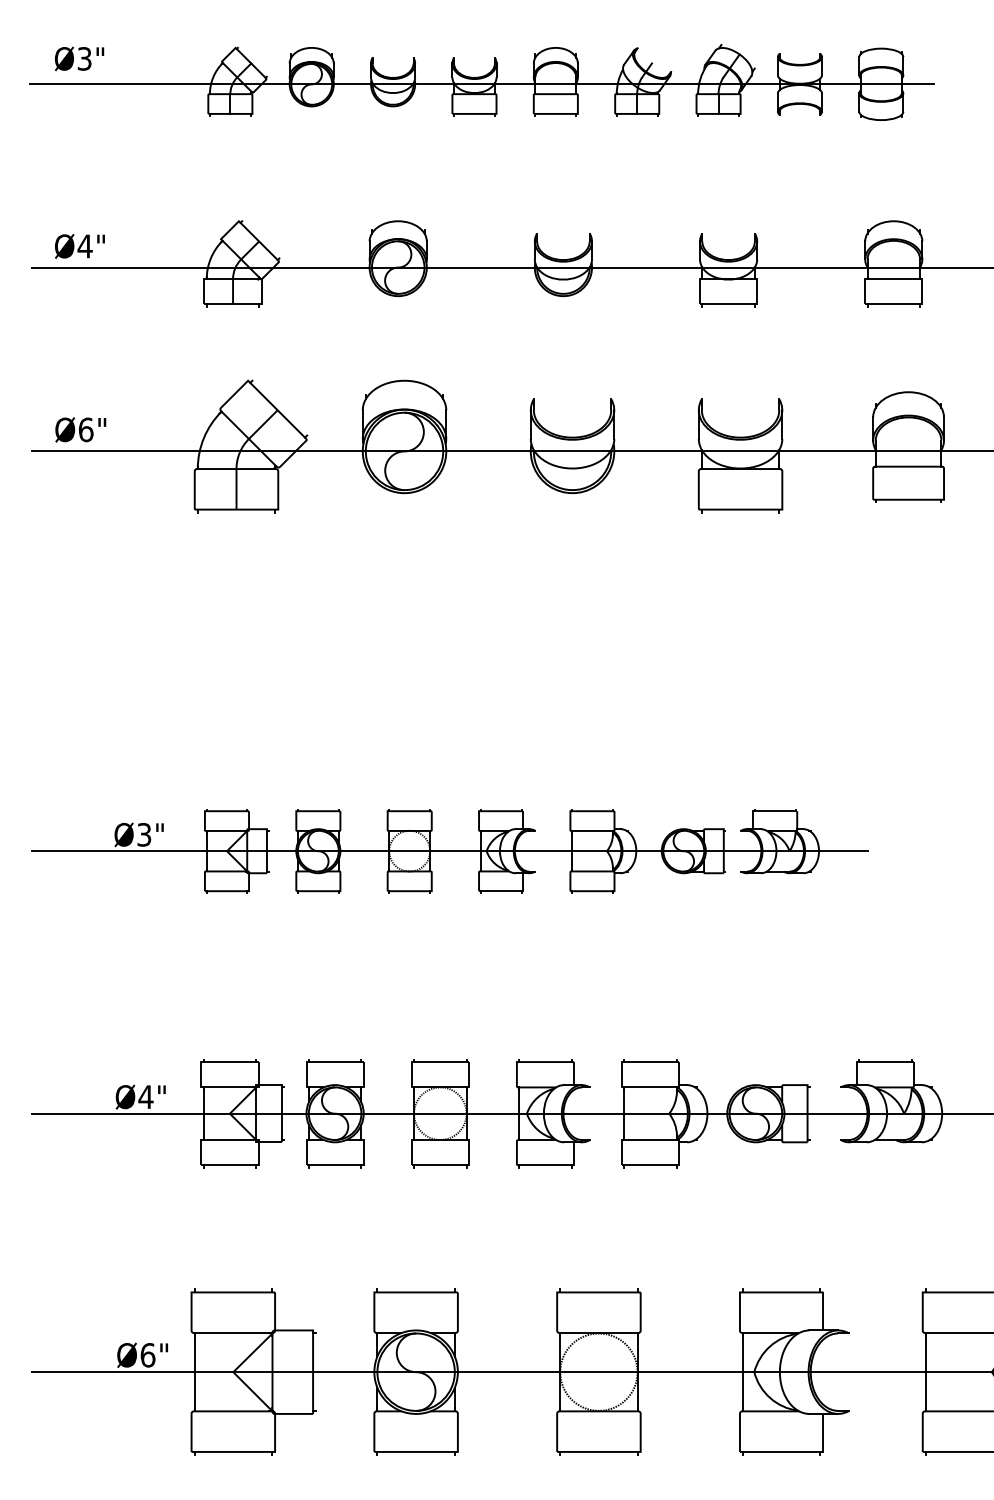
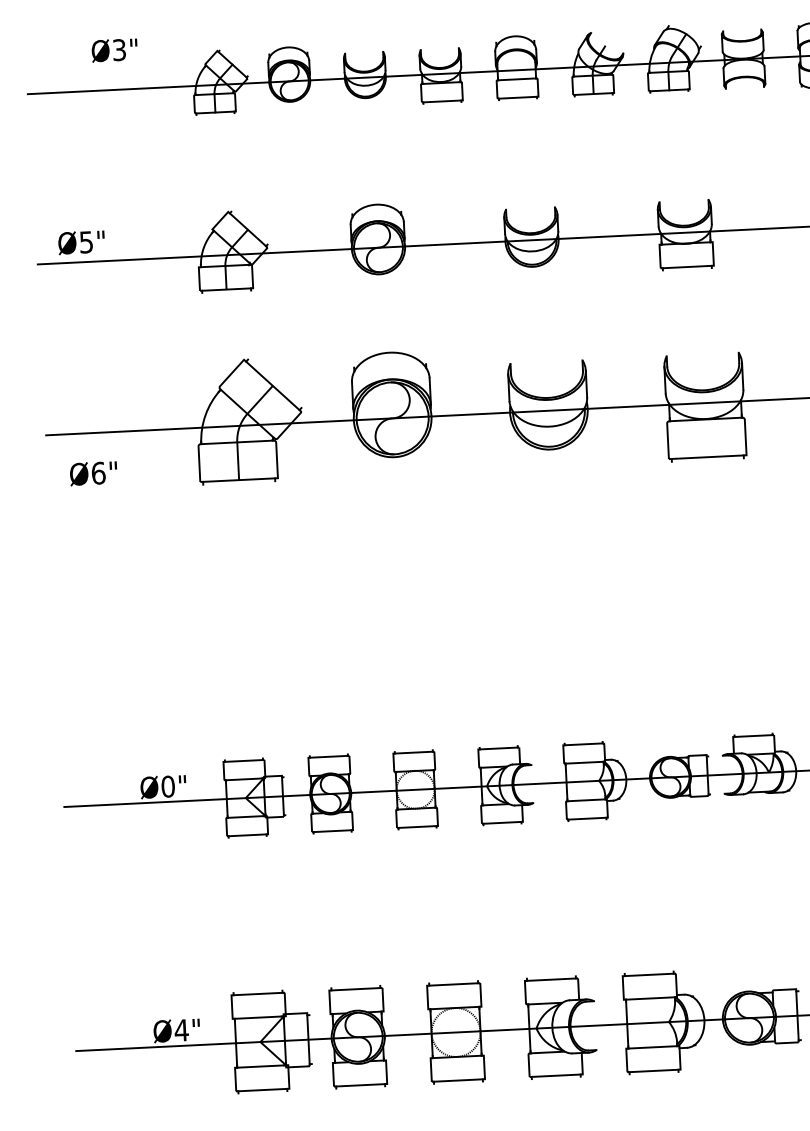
text: (79, 58) -> (114, 49), moved
text: (84, 246) -> (85, 242), Ø4" -> Ø5"
text: (80, 429) -> (93, 473), moved
text: (144, 834) -> (168, 786), Ø3" -> Ø0"

